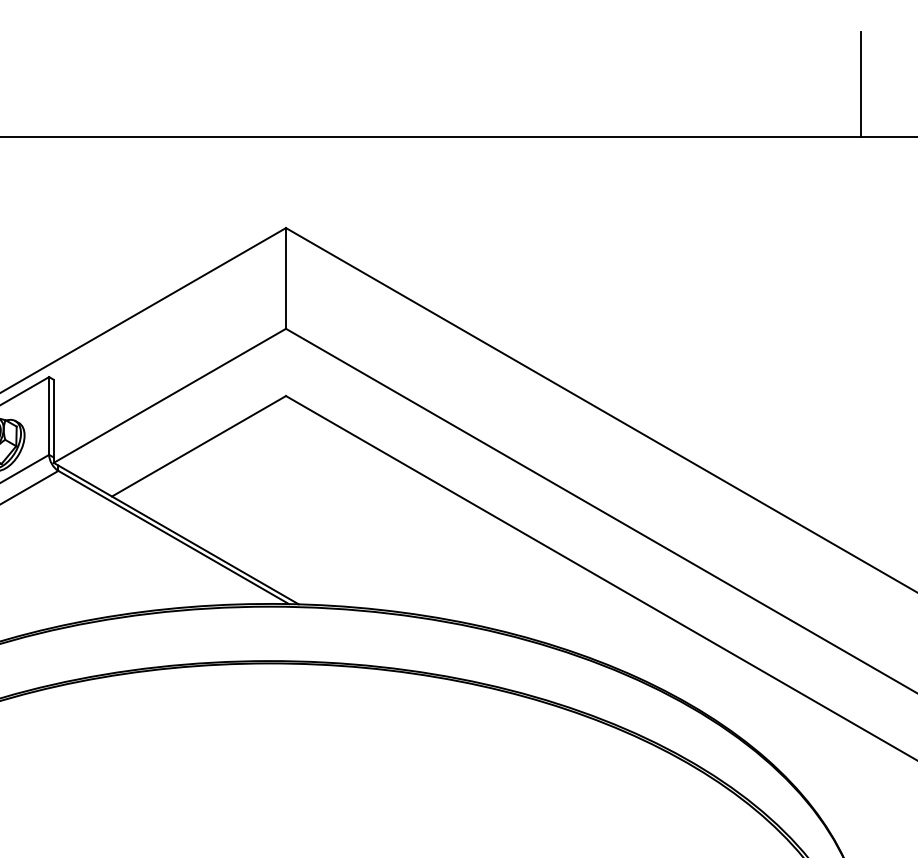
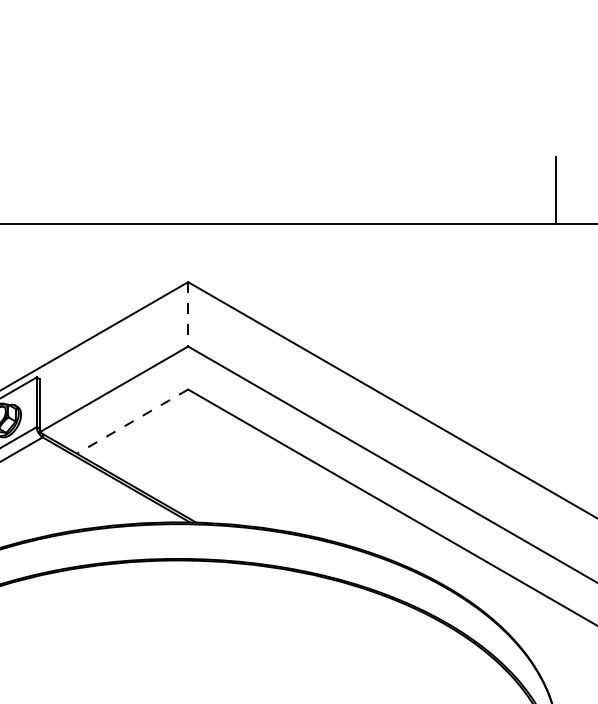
line: (286, 278) -> (188, 314), solid -> dashed
line: (198, 446) -> (132, 421), solid -> dashed

